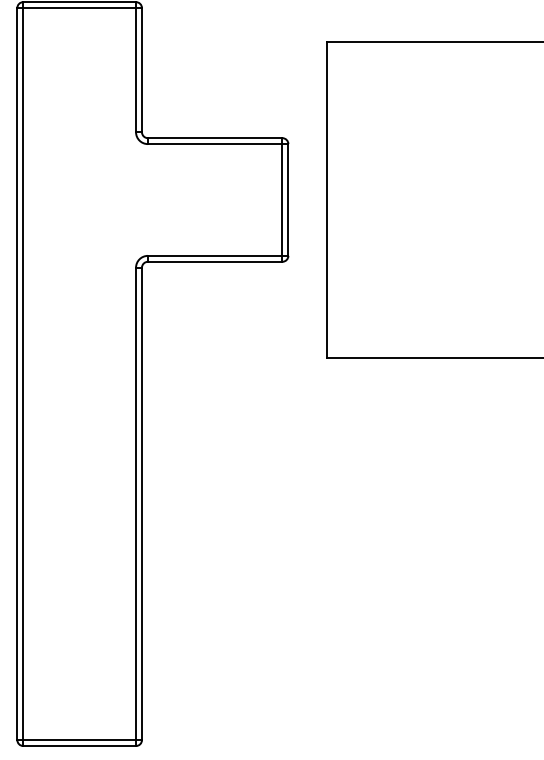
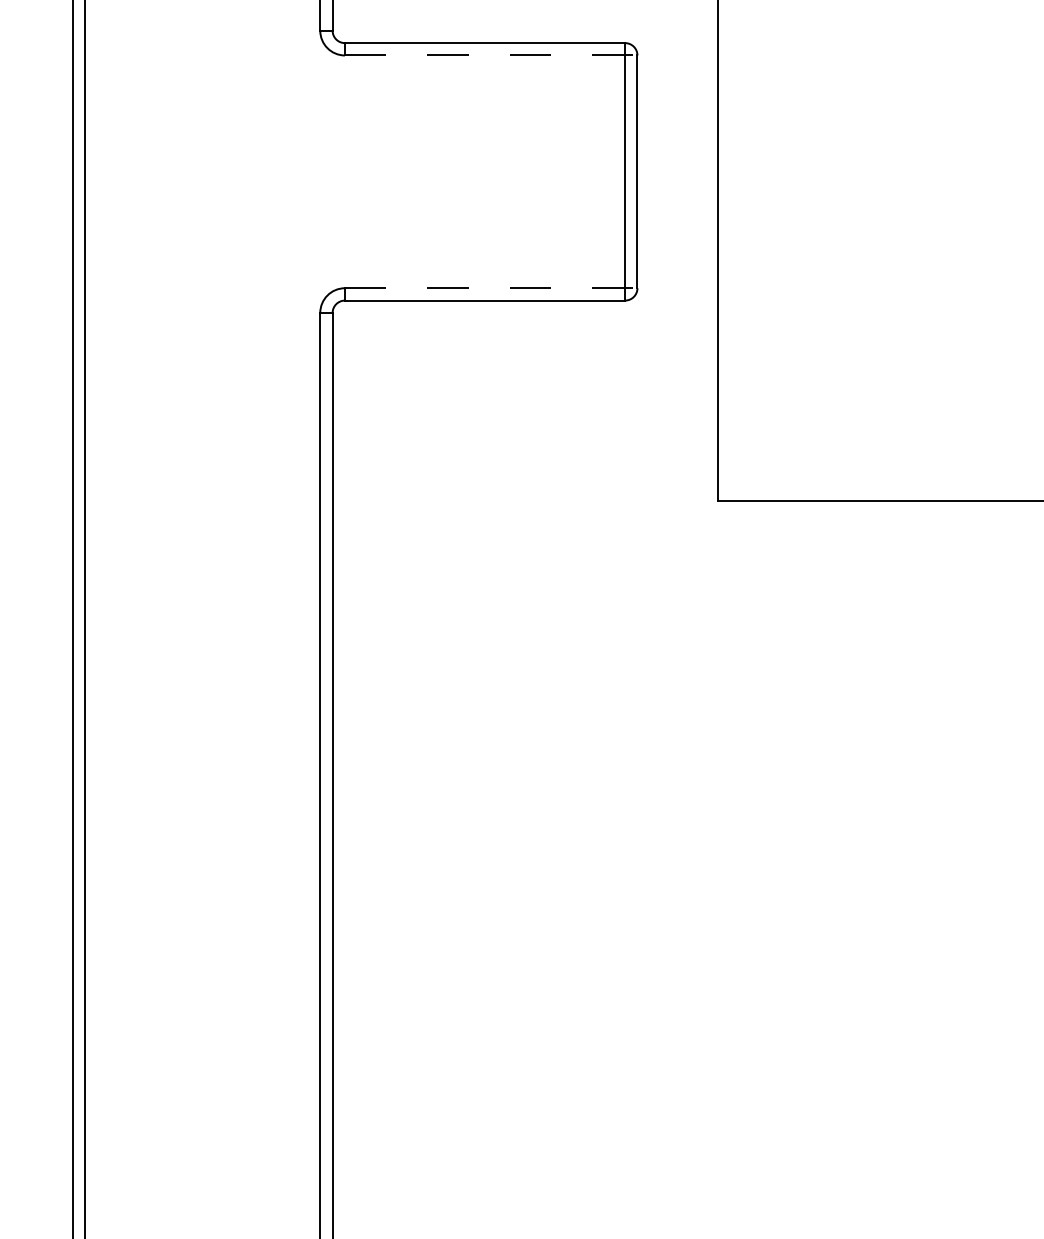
line: (218, 144) -> (491, 56), solid -> dashed
line: (218, 255) -> (491, 287), solid -> dashed

